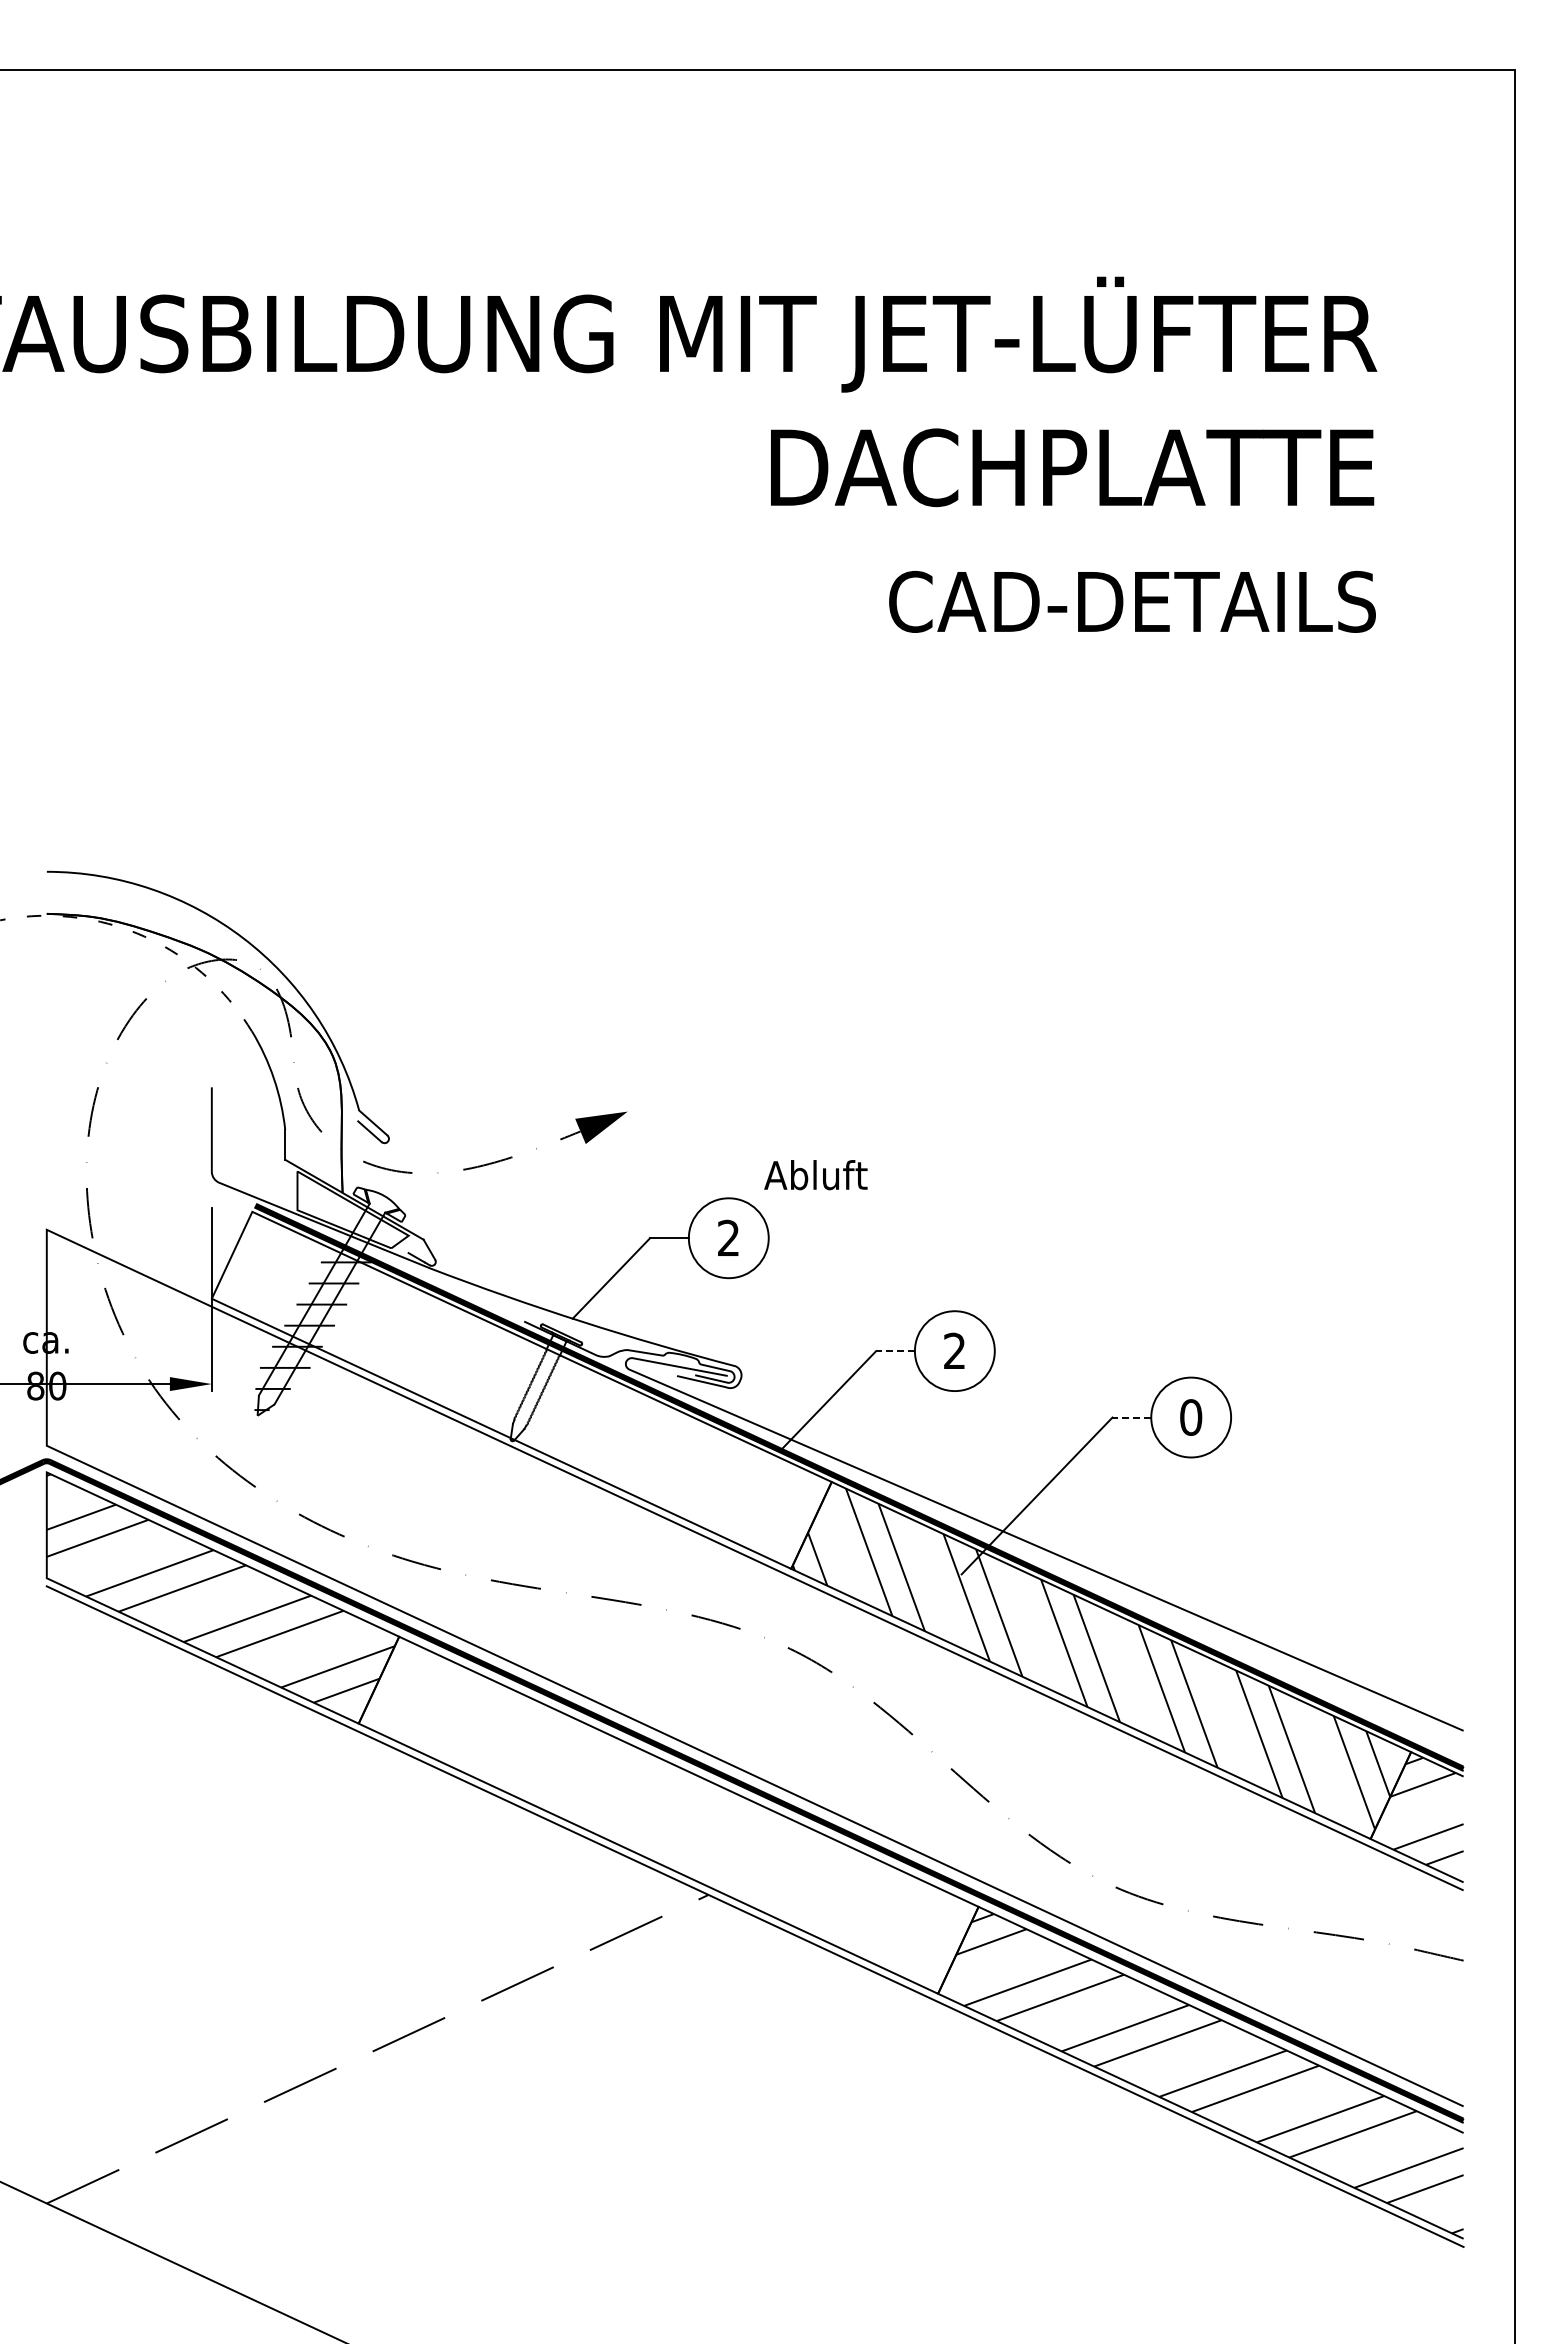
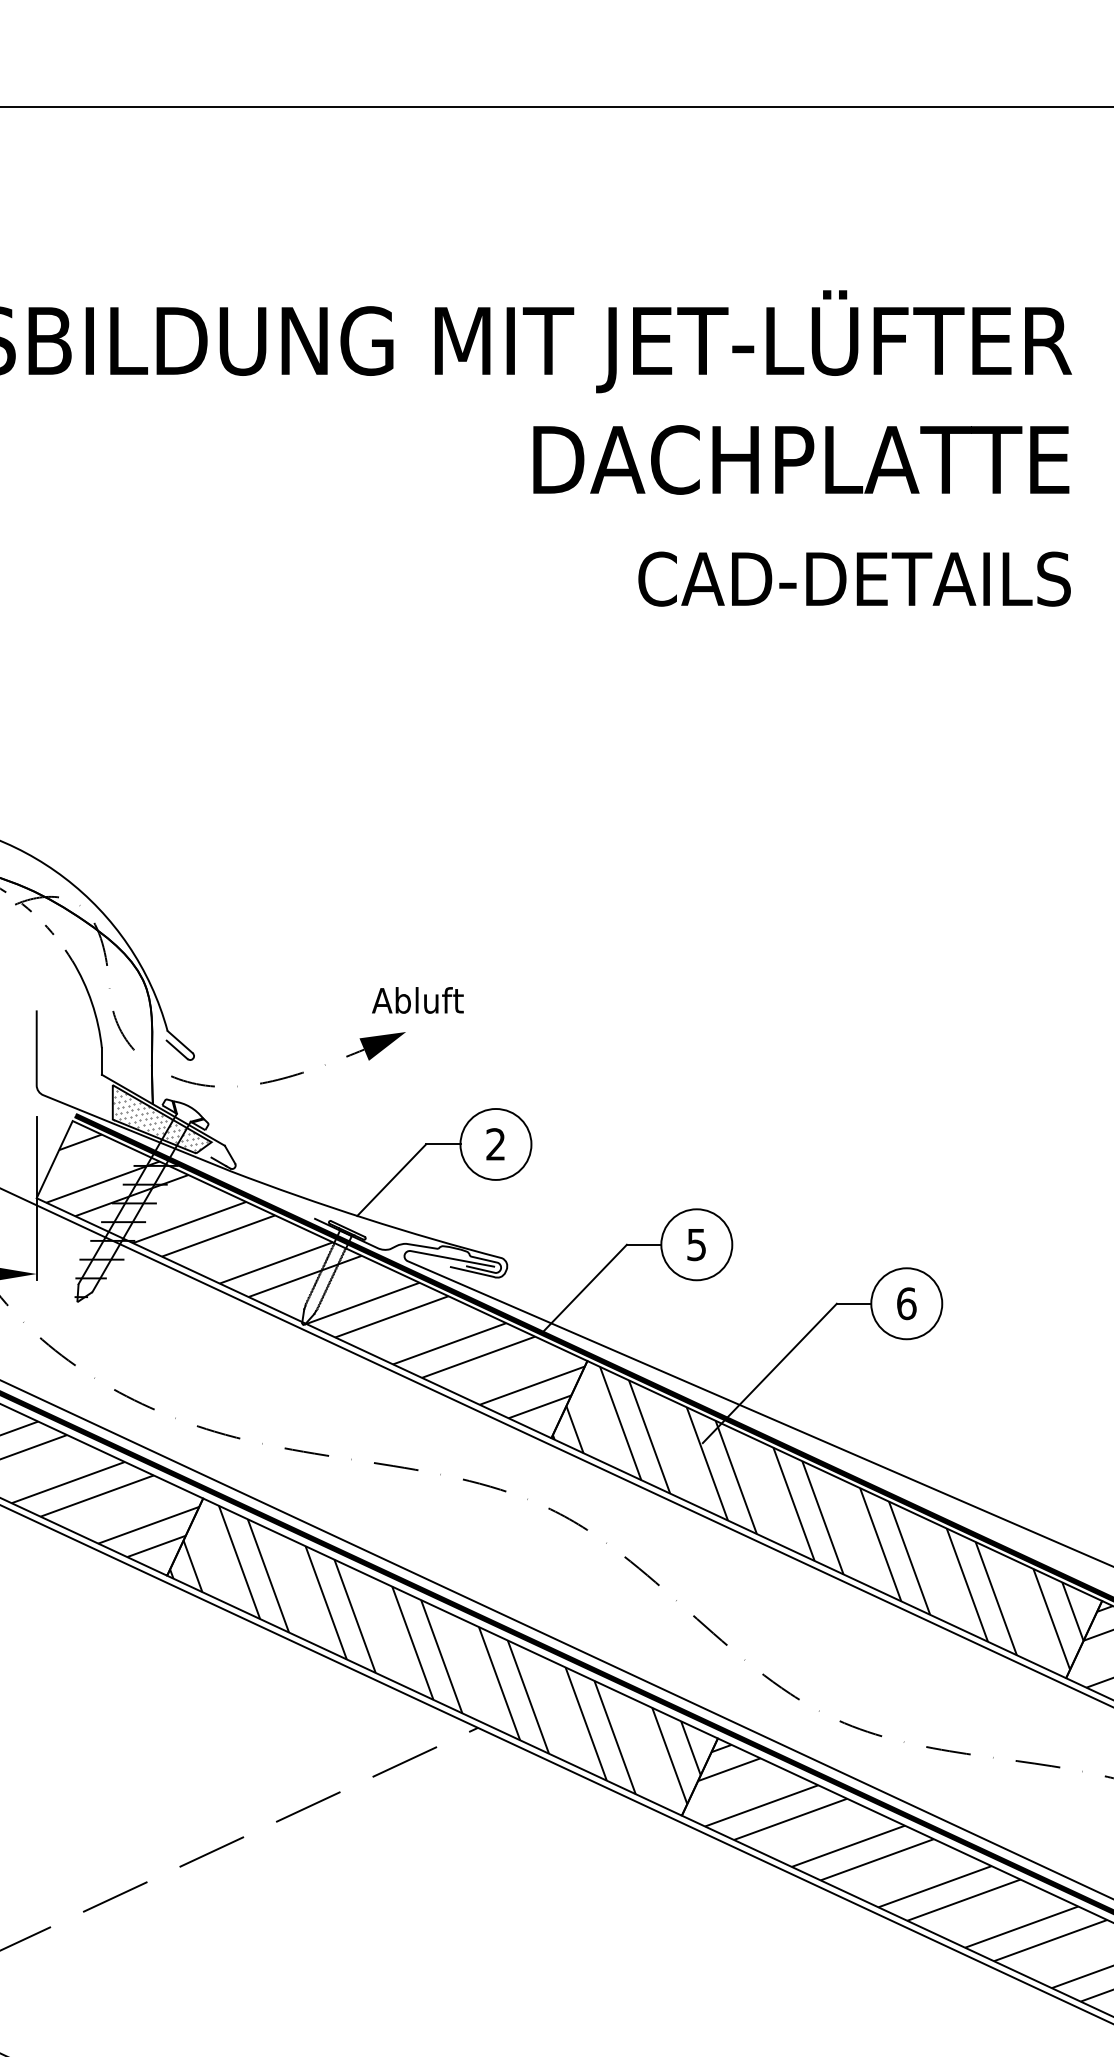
text: (815, 1175) -> (417, 1000), moved
hatch: (351, 1207) -> (160, 1117), added
text: (954, 1350) -> (696, 1244), 2 -> 5
line: (895, 1351) -> (644, 1245), dashed -> solid
hatch: (525, 1378) -> (315, 1269), added
line: (1131, 1417) -> (853, 1303), dashed -> solid
text: (1191, 1417) -> (907, 1303), 0 -> 6
hatch: (660, 1812) -> (435, 1654), added

